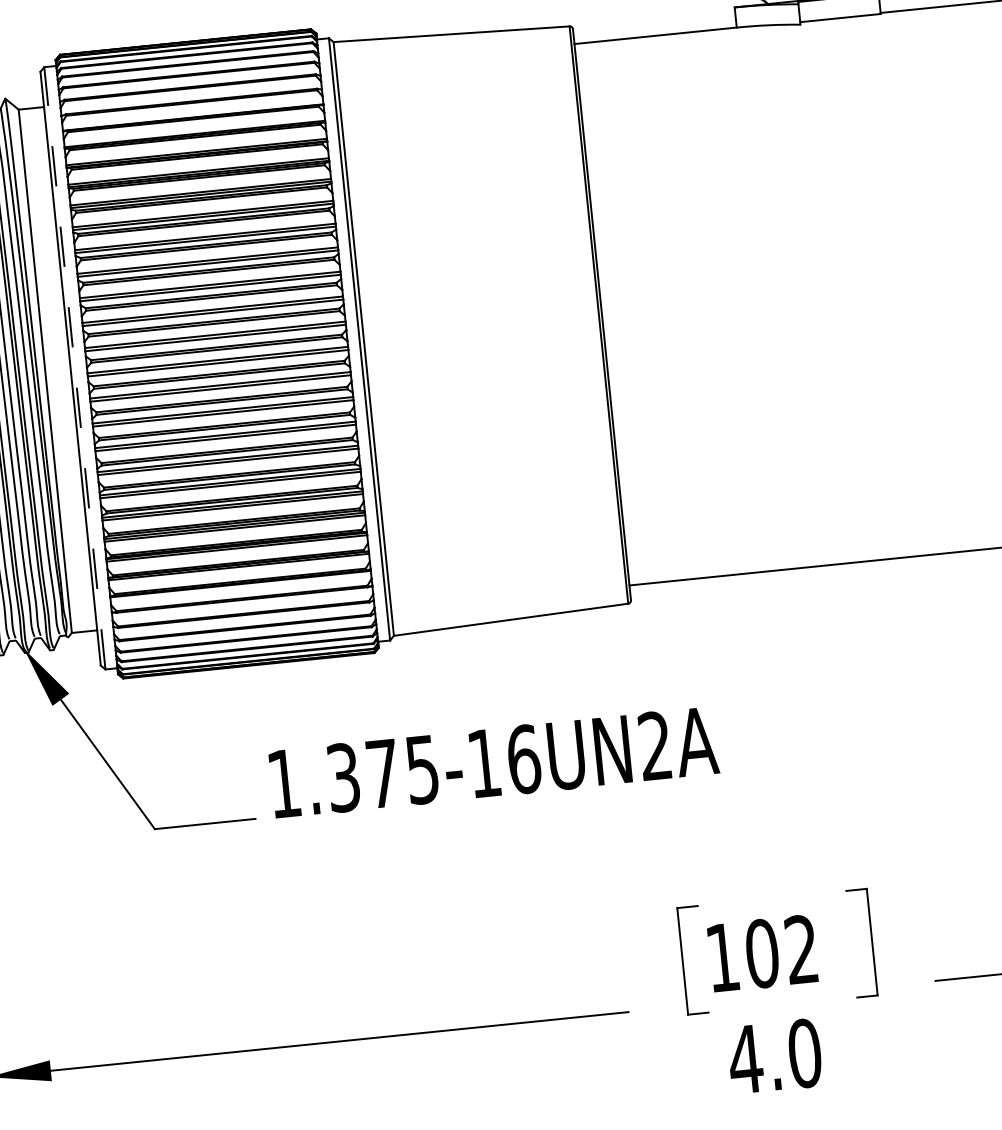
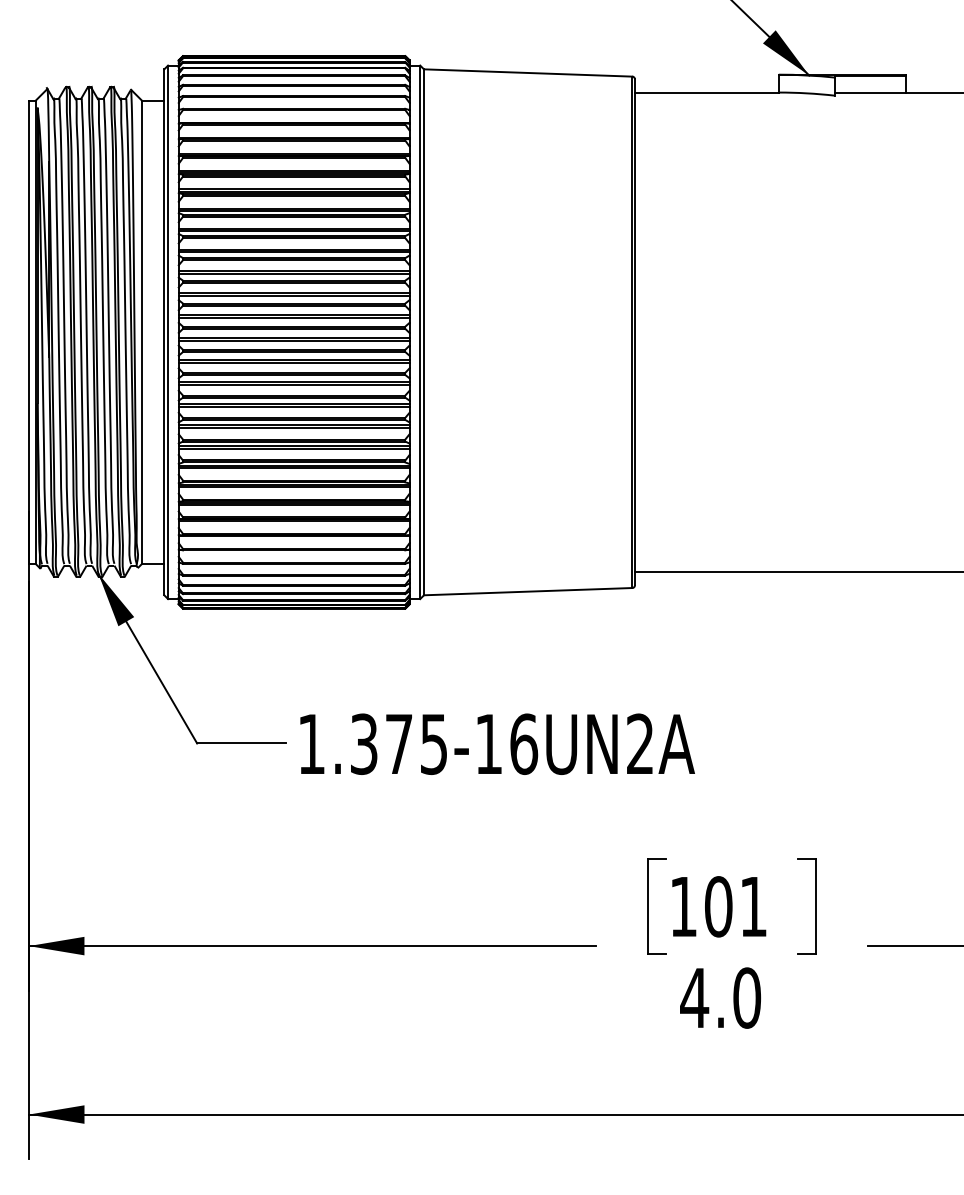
line: (75, 368) -> (168, 332), dashed -> solid
text: (493, 761) -> (497, 743), moved
text: (801, 949) -> (753, 906), 102 -> 101

